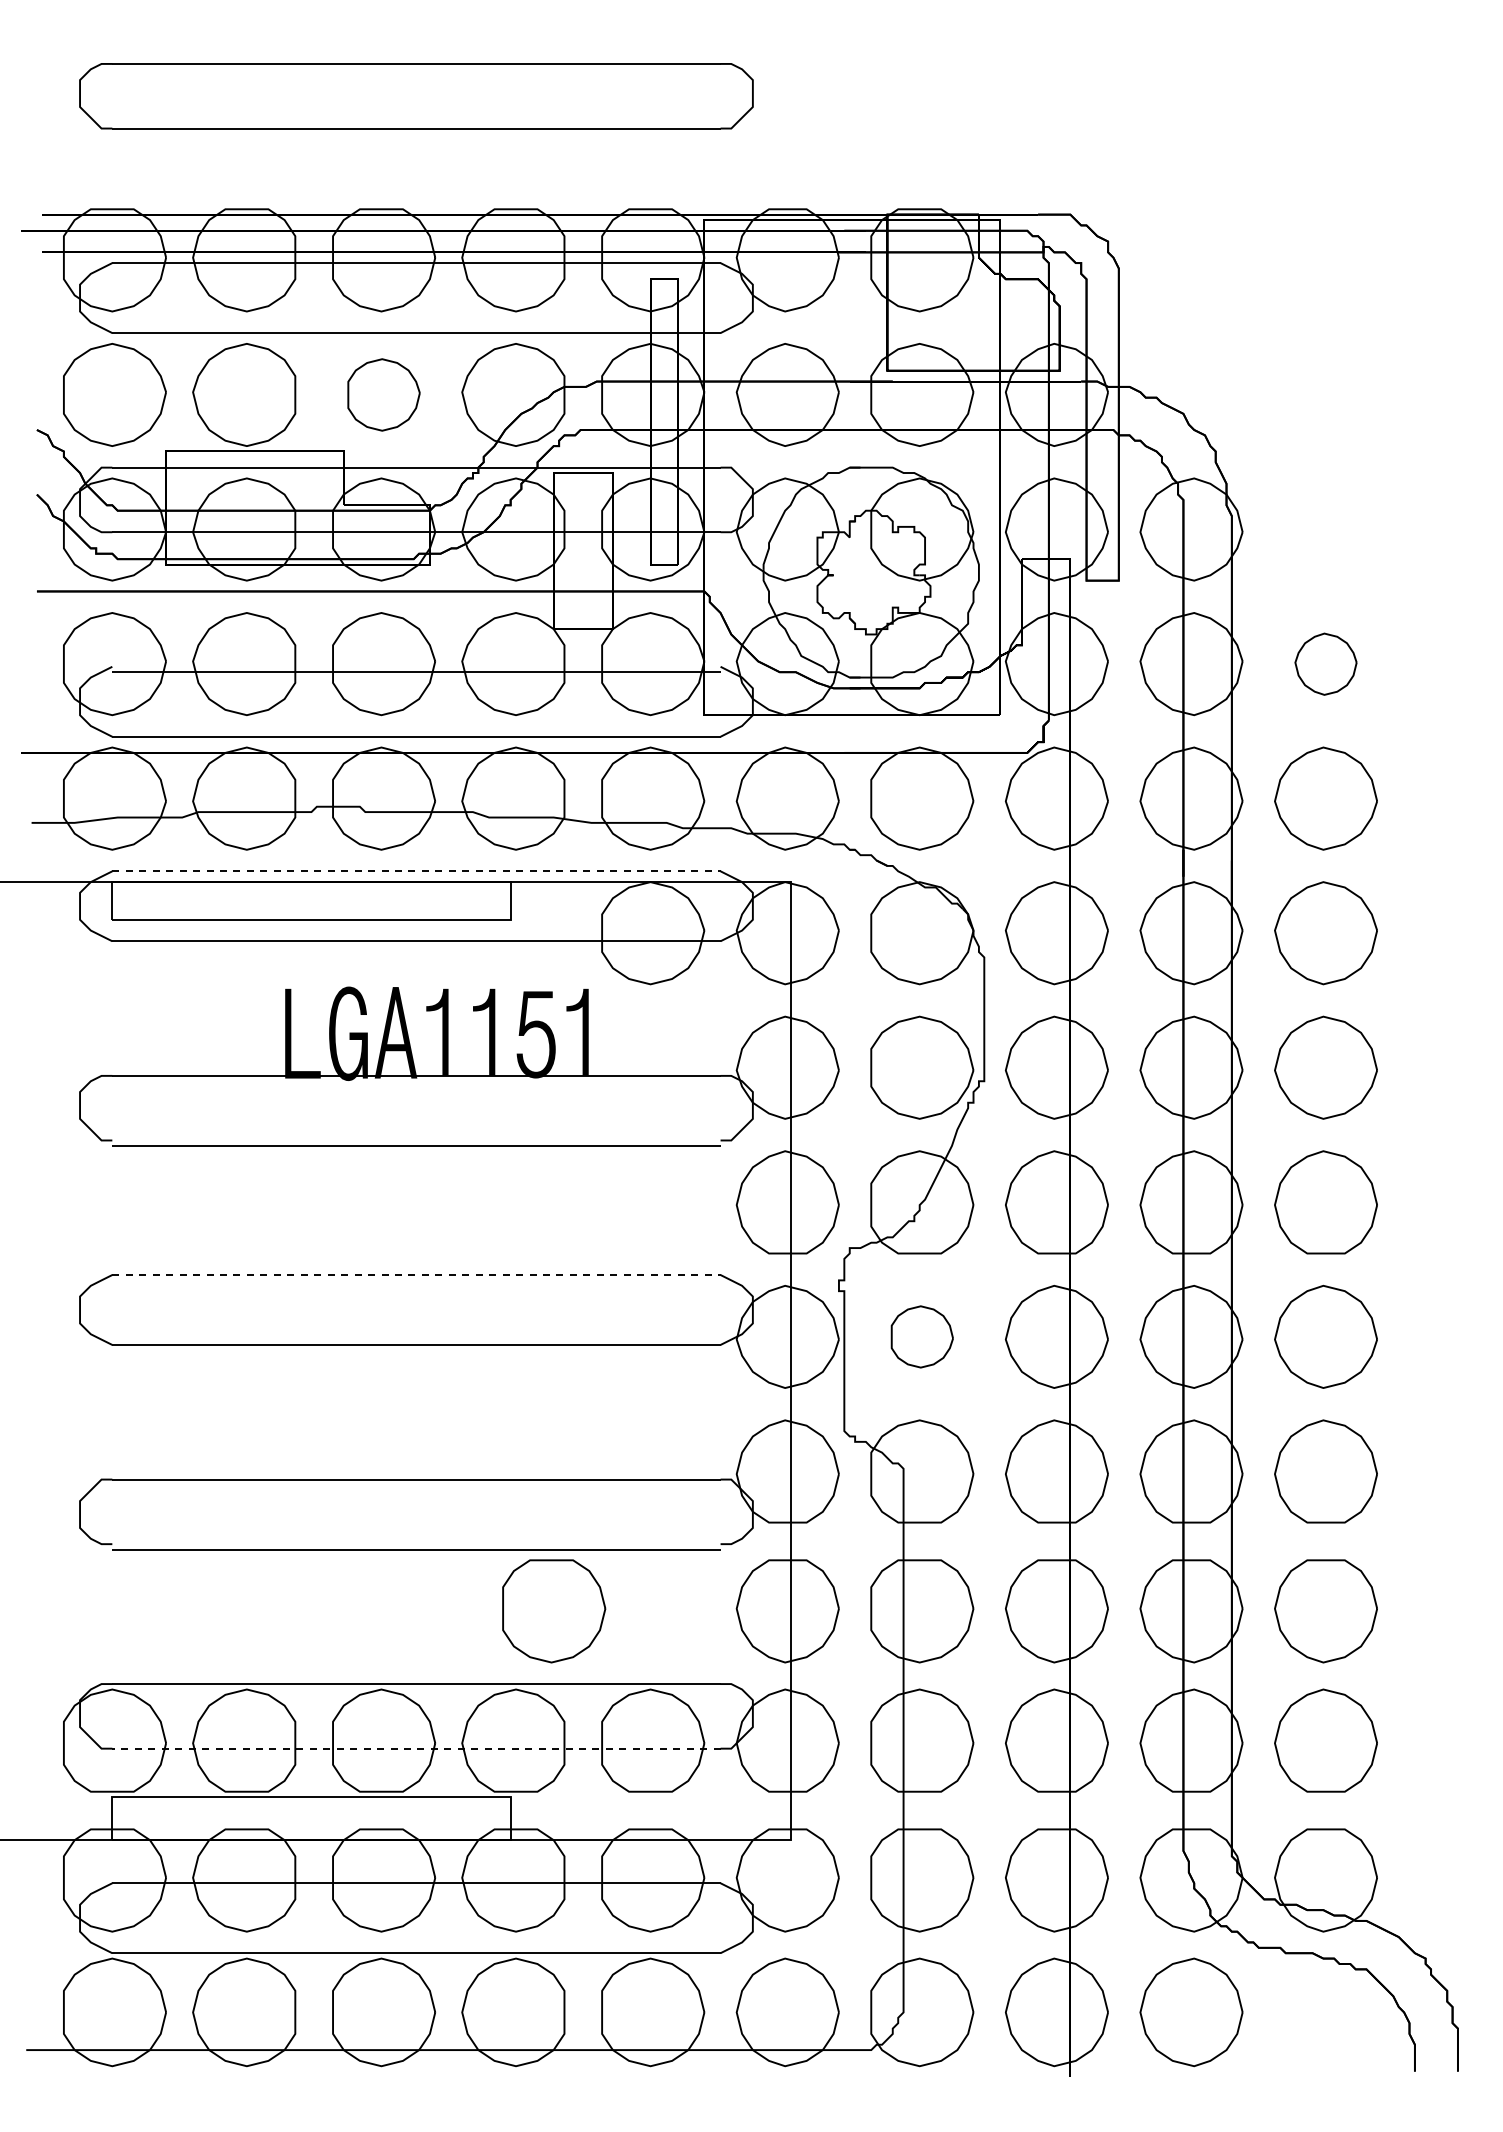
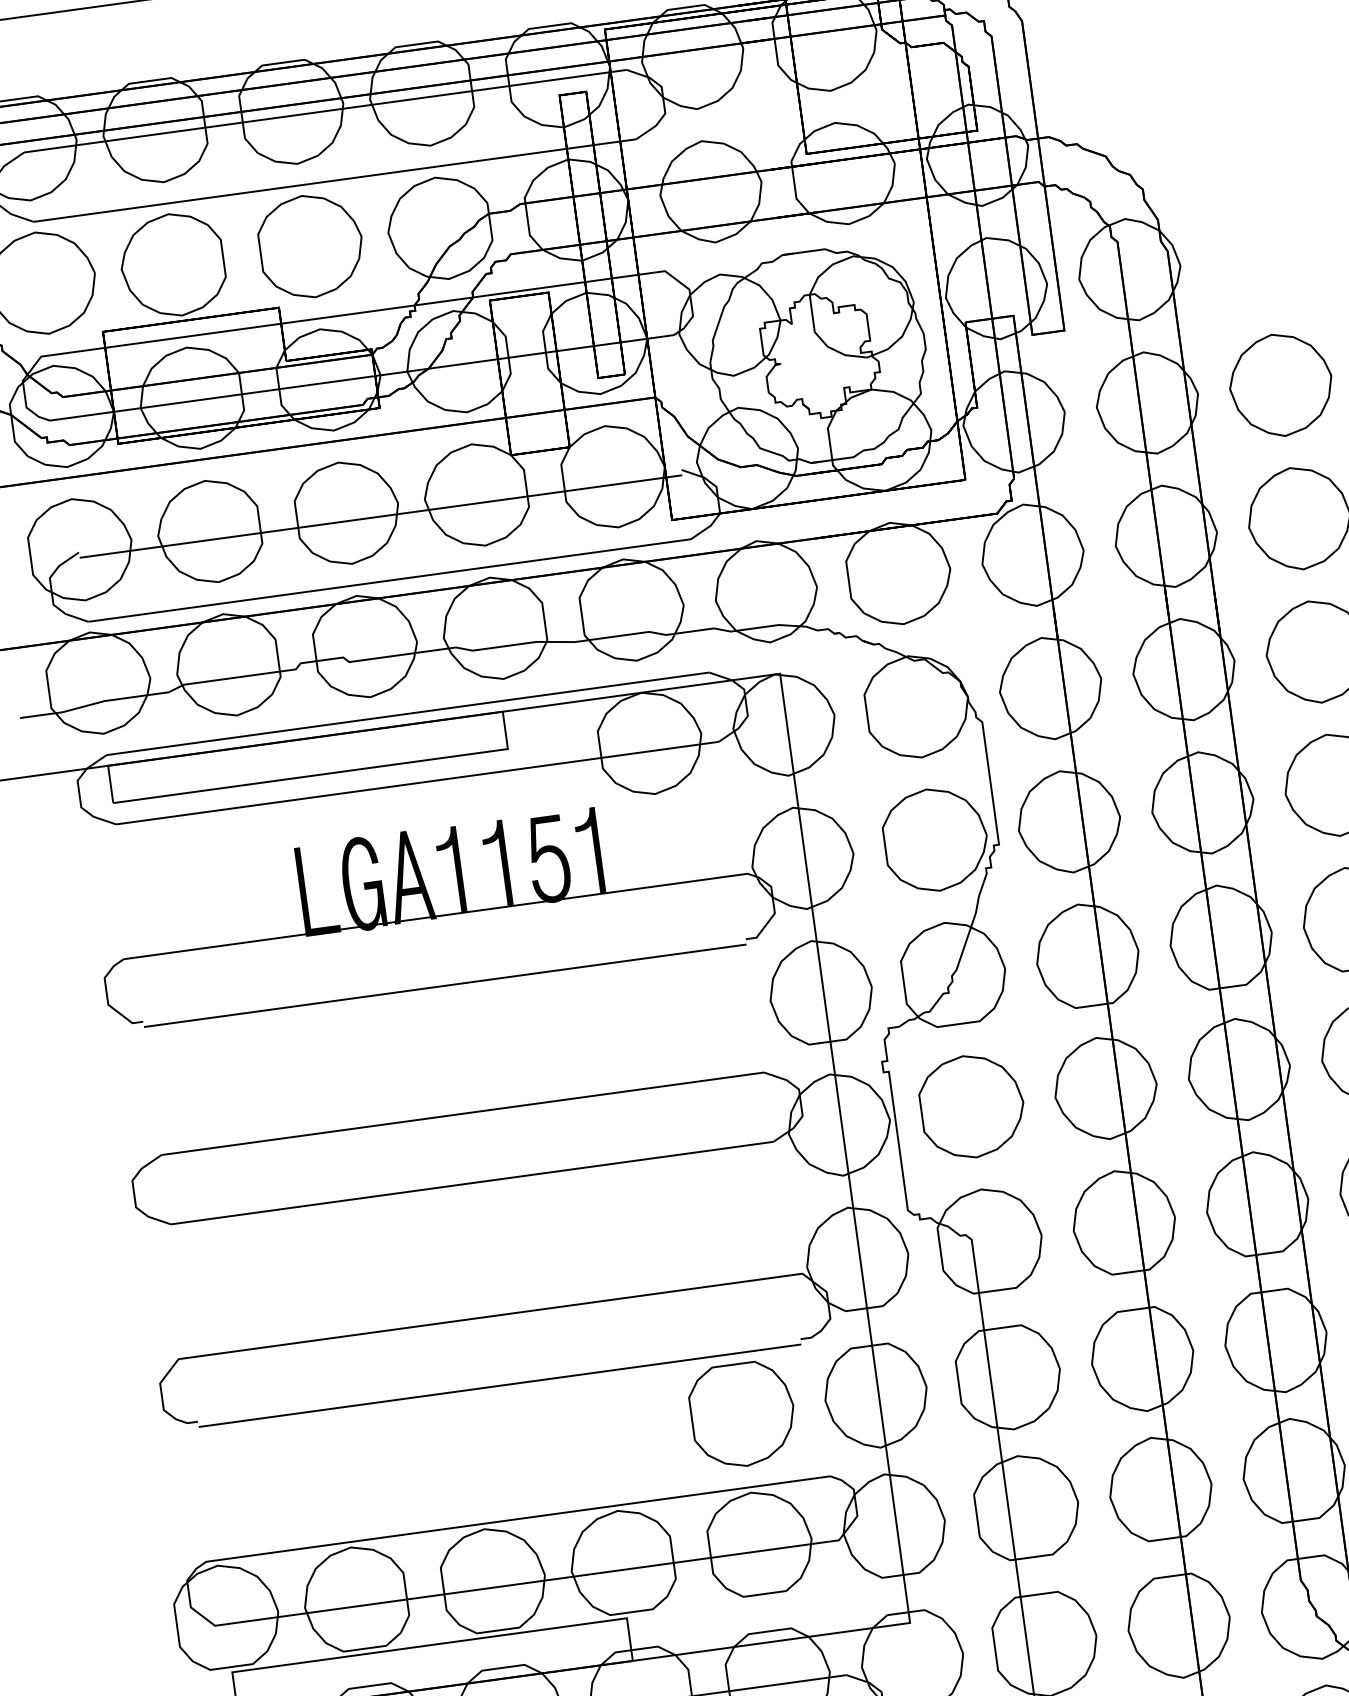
part: (383, 394) -> (310, 245), size x1.43
part: (1325, 664) -> (1280, 385), size x1.67
line: (416, 871) -> (408, 713), dashed -> solid
line: (416, 1275) -> (462, 1114), dashed -> solid
part: (922, 1336) -> (972, 1106), size x1.67
part: (554, 1611) -> (743, 1414), moved
line: (415, 1748) -> (526, 1583), dashed -> solid

